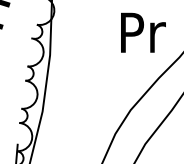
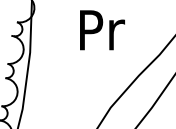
text: (143, 32) -> (102, 29), moved

